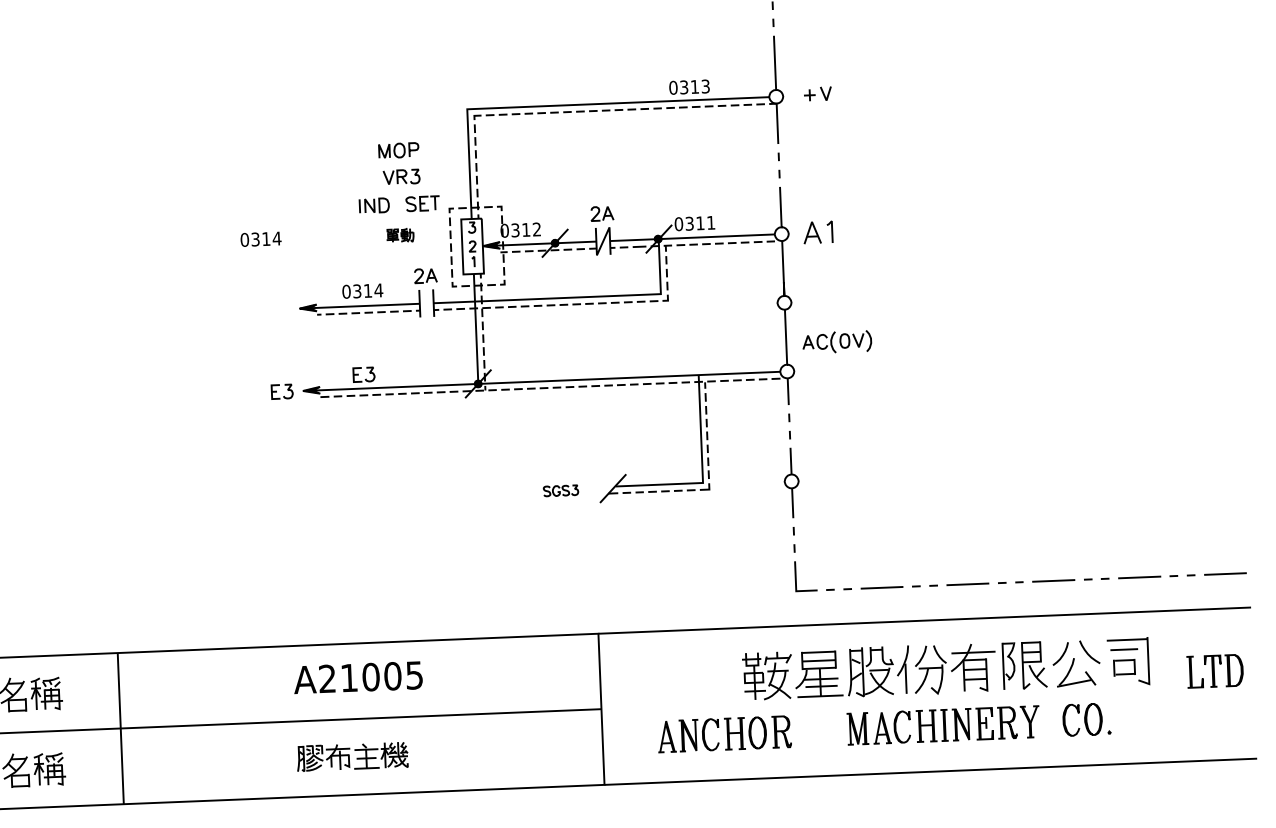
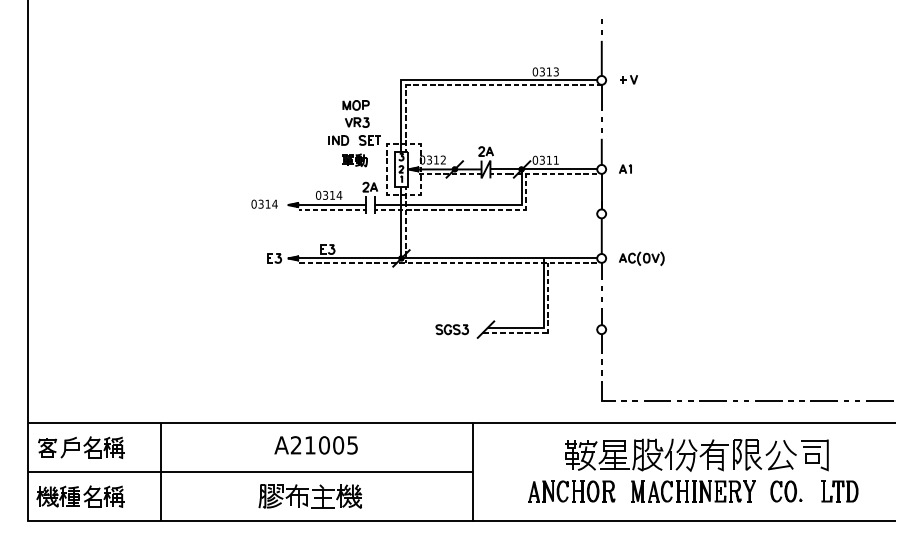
part: (818, 231) -> (625, 168), size x0.62
part: (399, 235) -> (354, 160), size x1.43
text: (260, 238) -> (264, 203), moved
part: (836, 341) -> (641, 258), moved
part: (559, 490) -> (451, 329), size x1.43
part: (1214, 671) -> (839, 491), moved
part: (724, 734) -> (571, 491), moved
part: (352, 756) -> (310, 496), size x1.43

